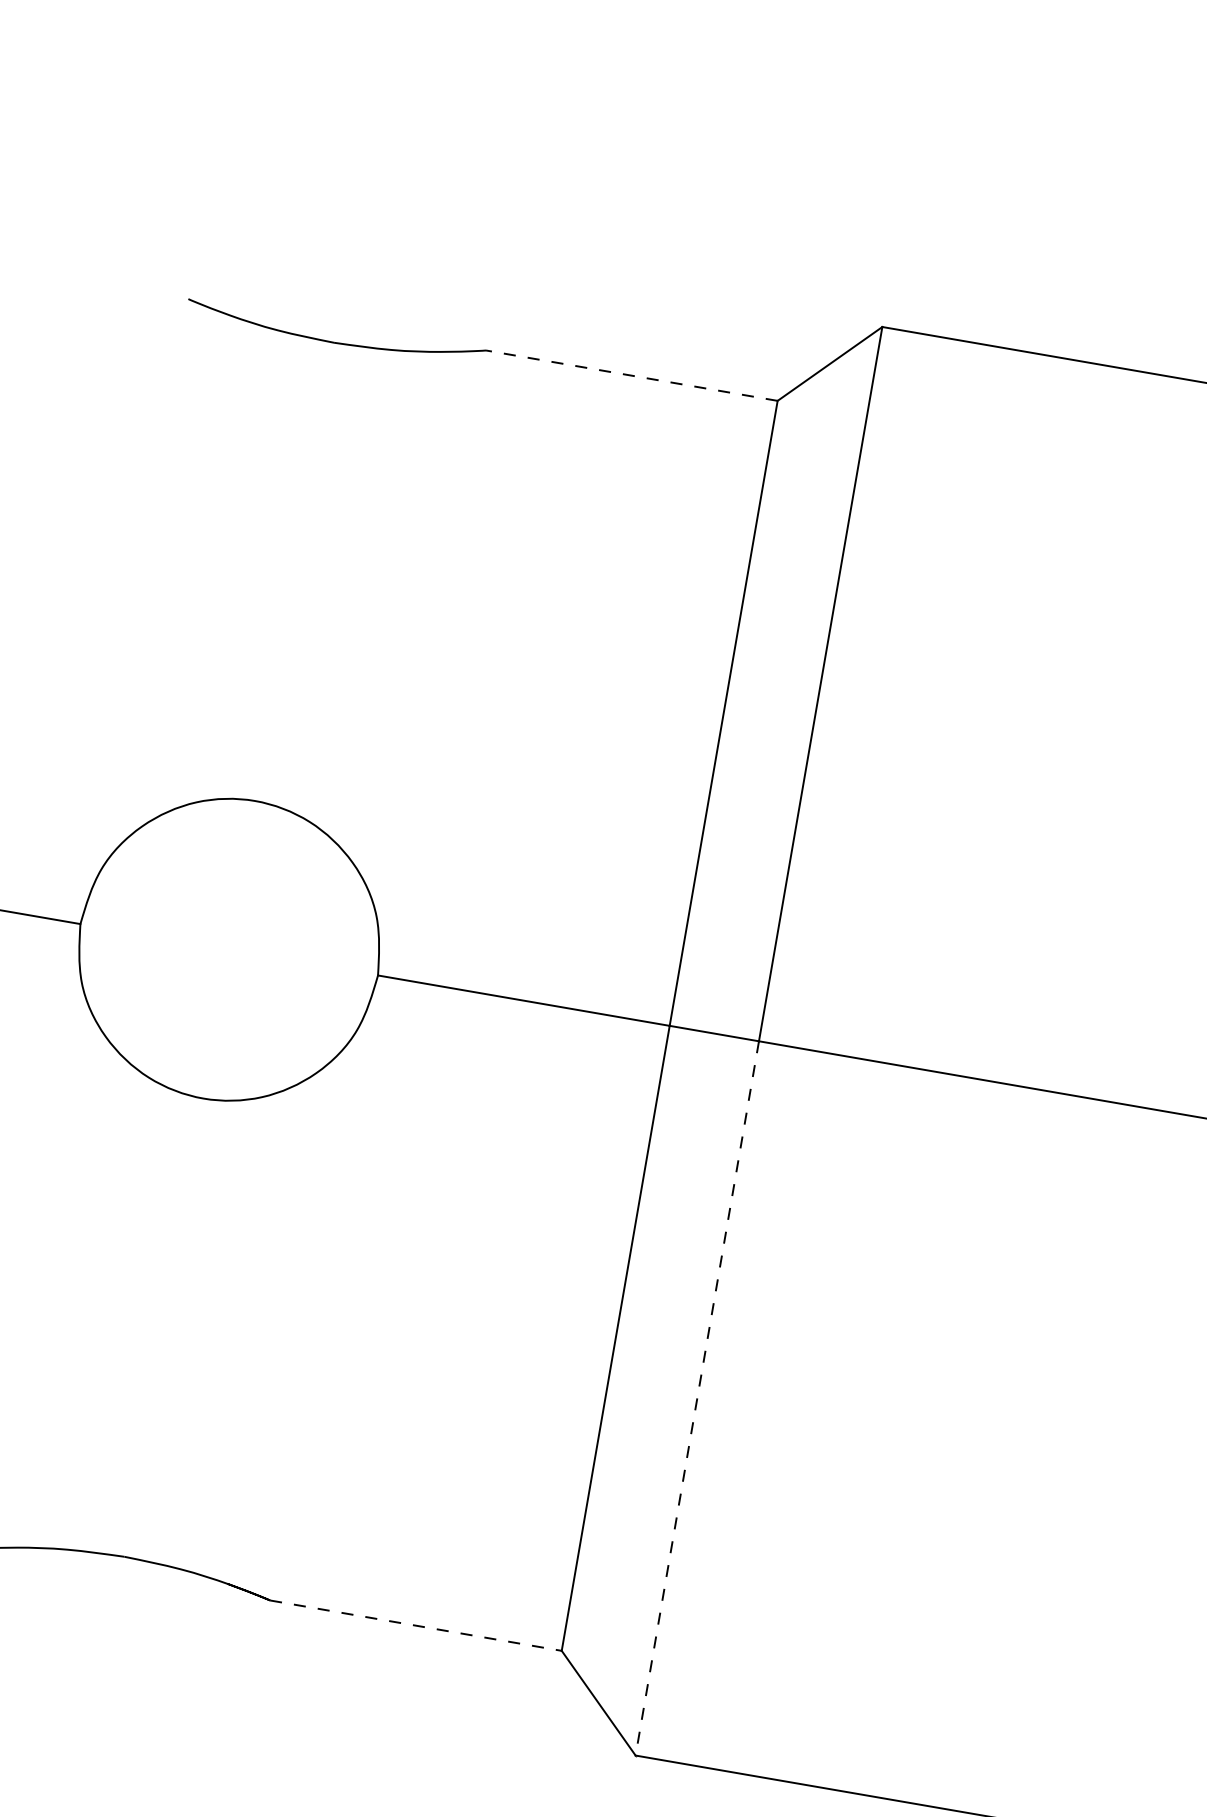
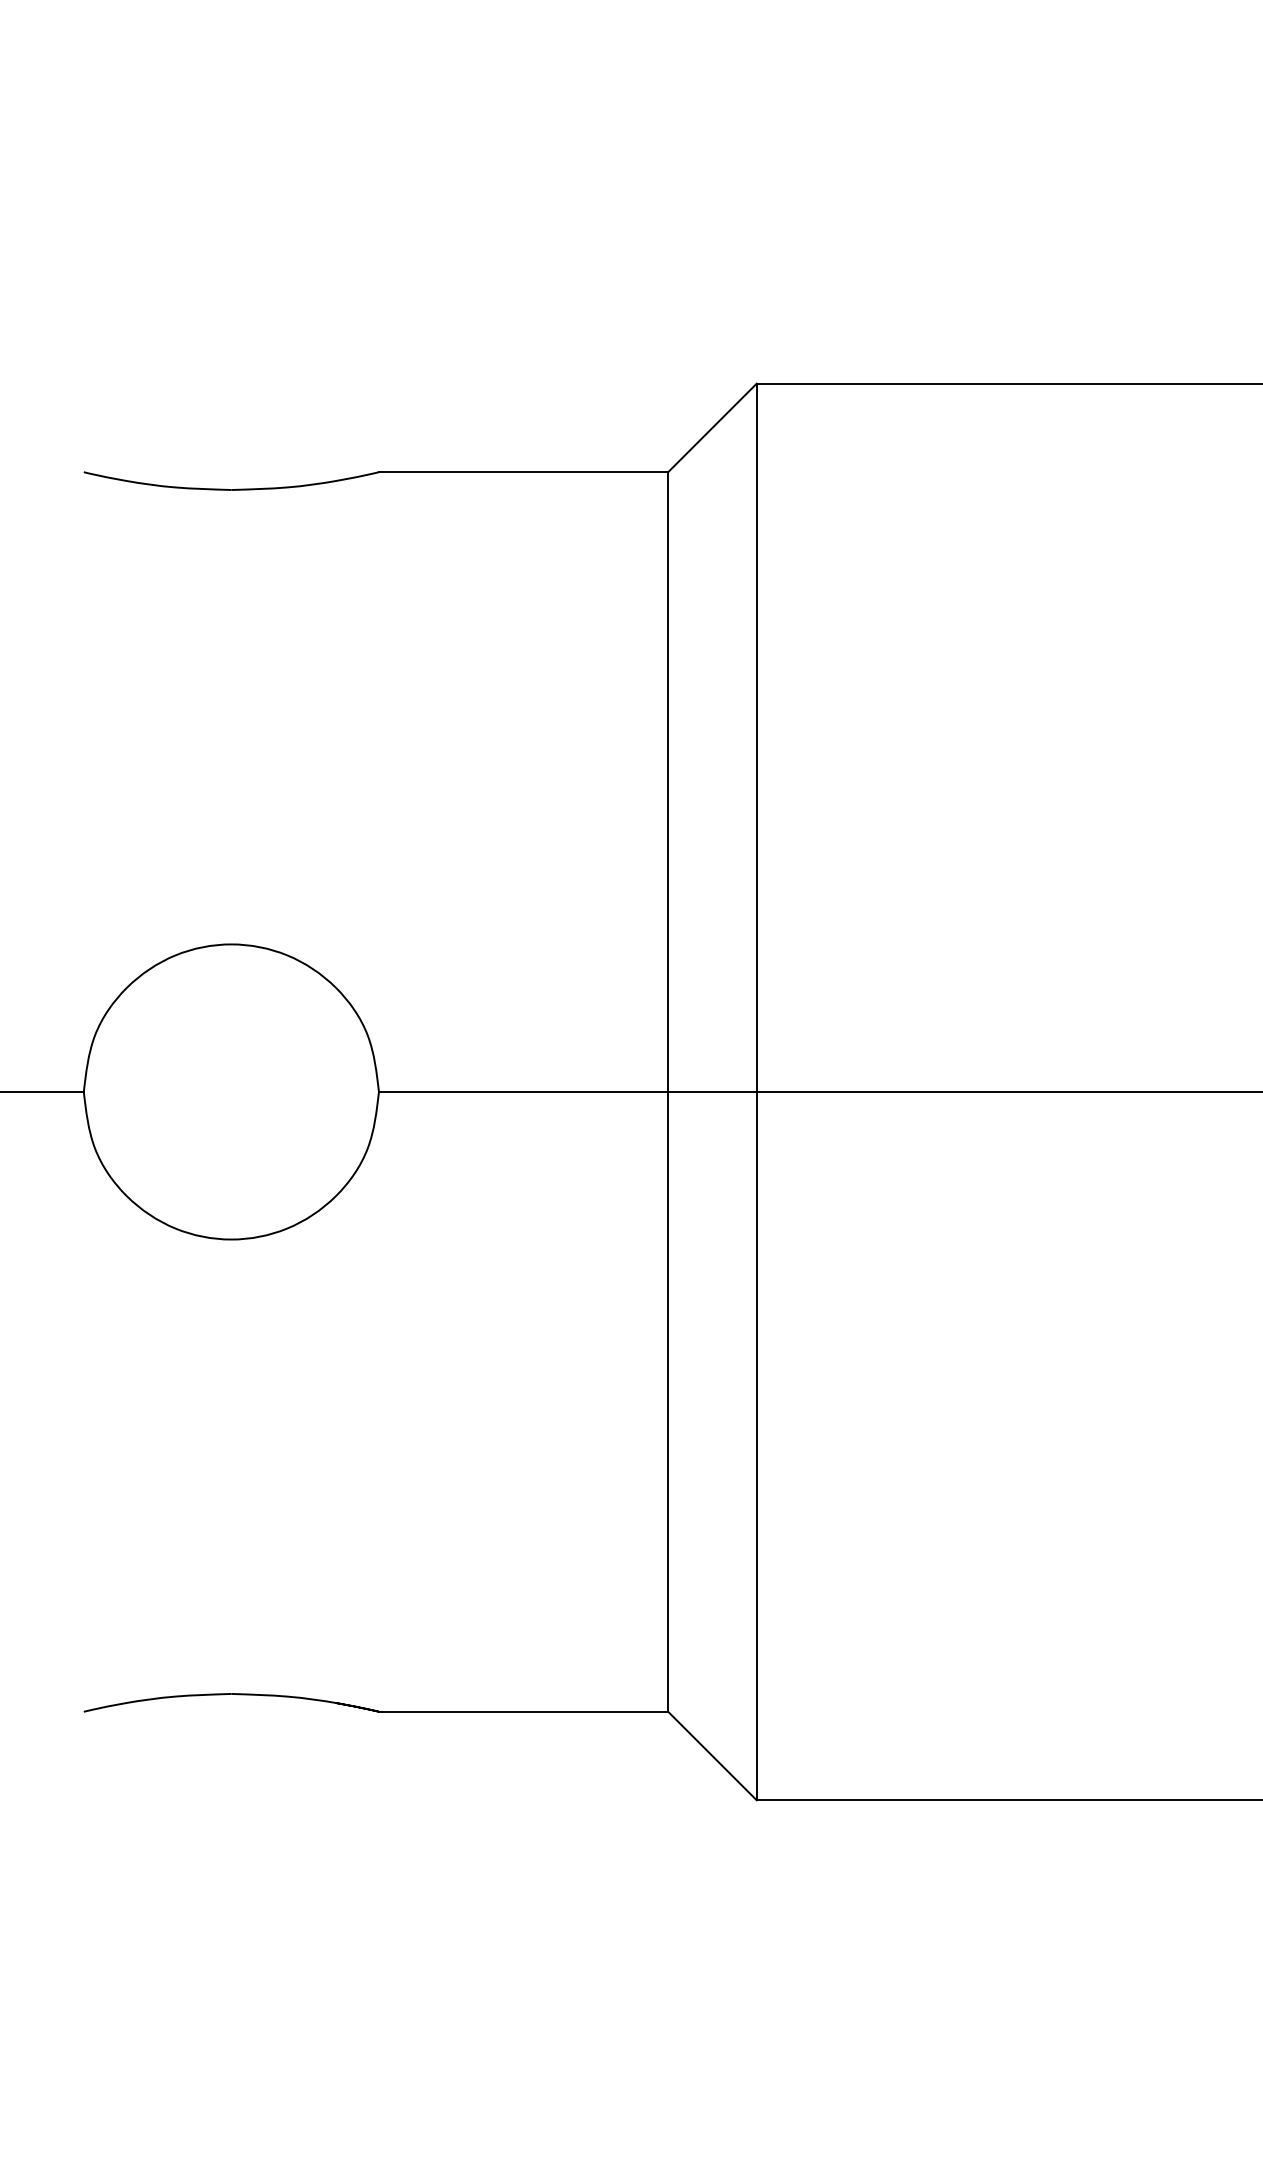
line: (631, 375) -> (523, 472), dashed -> solid
line: (696, 1398) -> (756, 1446), dashed -> solid
line: (415, 1625) -> (523, 1711), dashed -> solid

